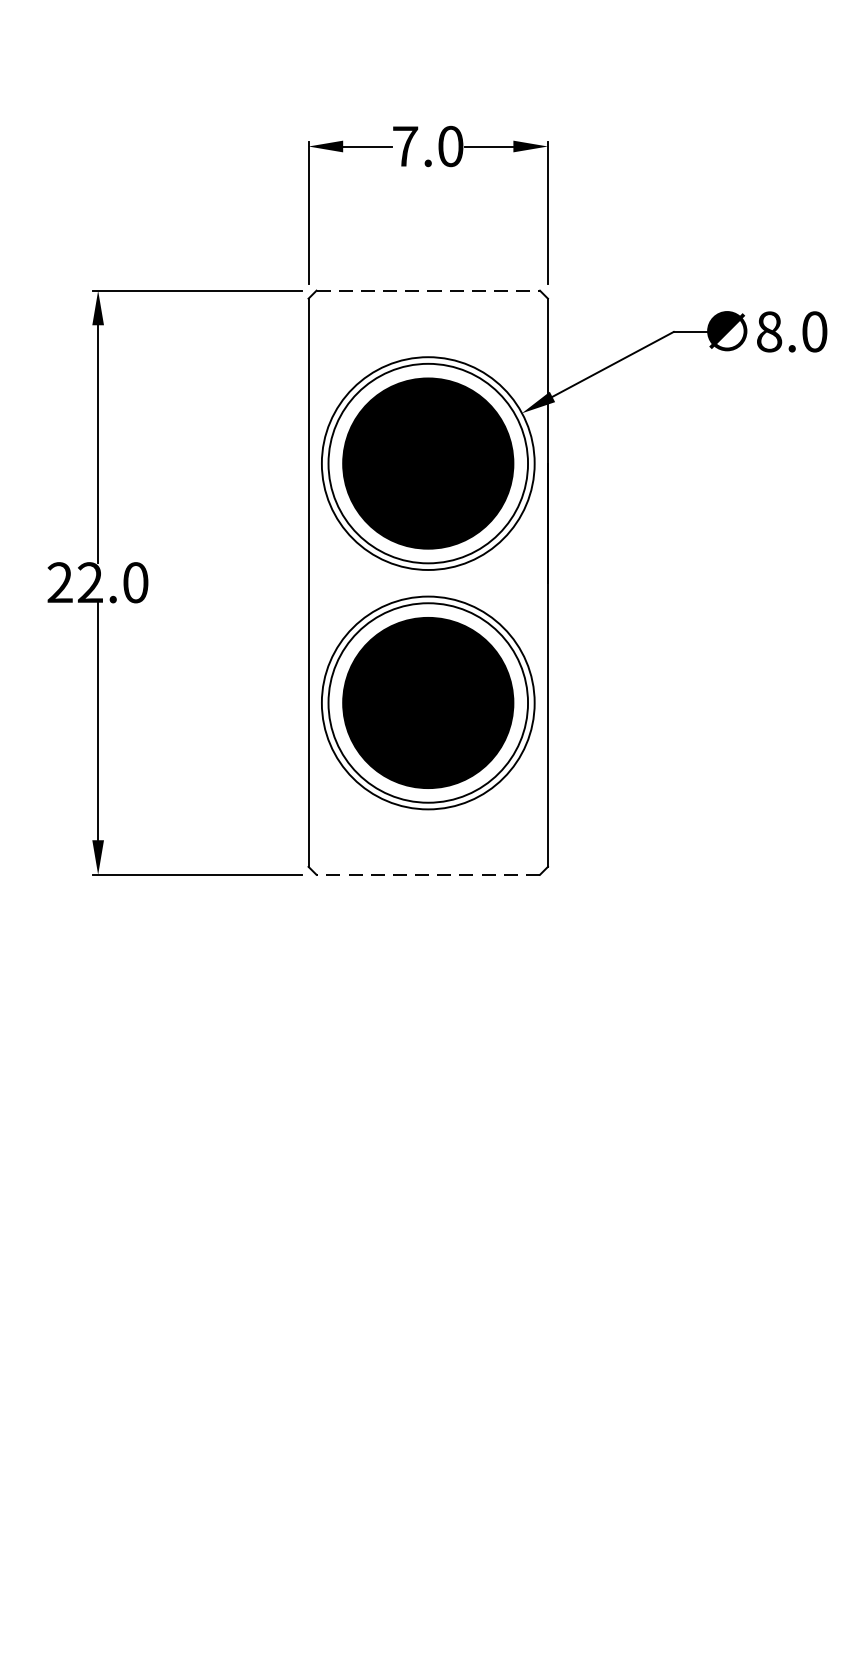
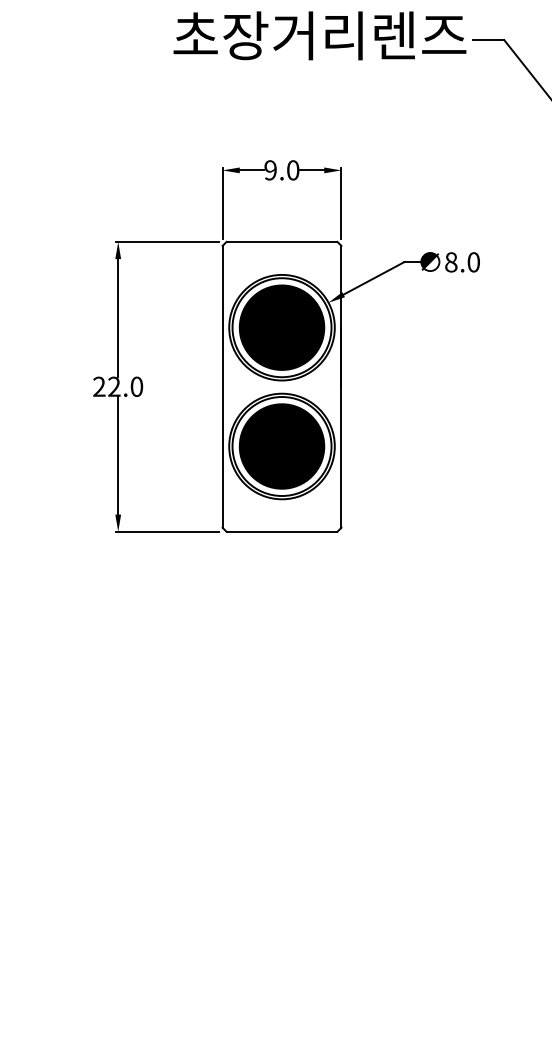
text: (405, 146) -> (270, 170), 7.0 -> 9.0
line: (429, 289) -> (282, 241), dashed -> solid
line: (427, 874) -> (281, 531), dashed -> solid

